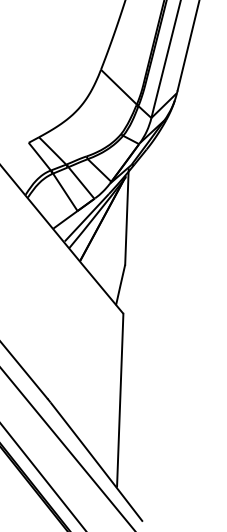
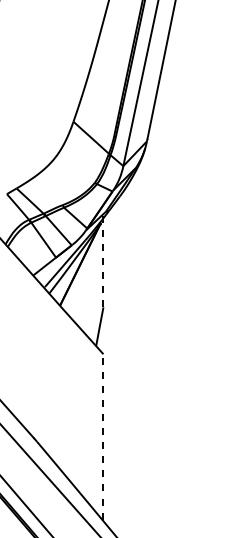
line: (126, 216) -> (103, 261), solid -> dashed
line: (120, 399) -> (103, 436), solid -> dashed

